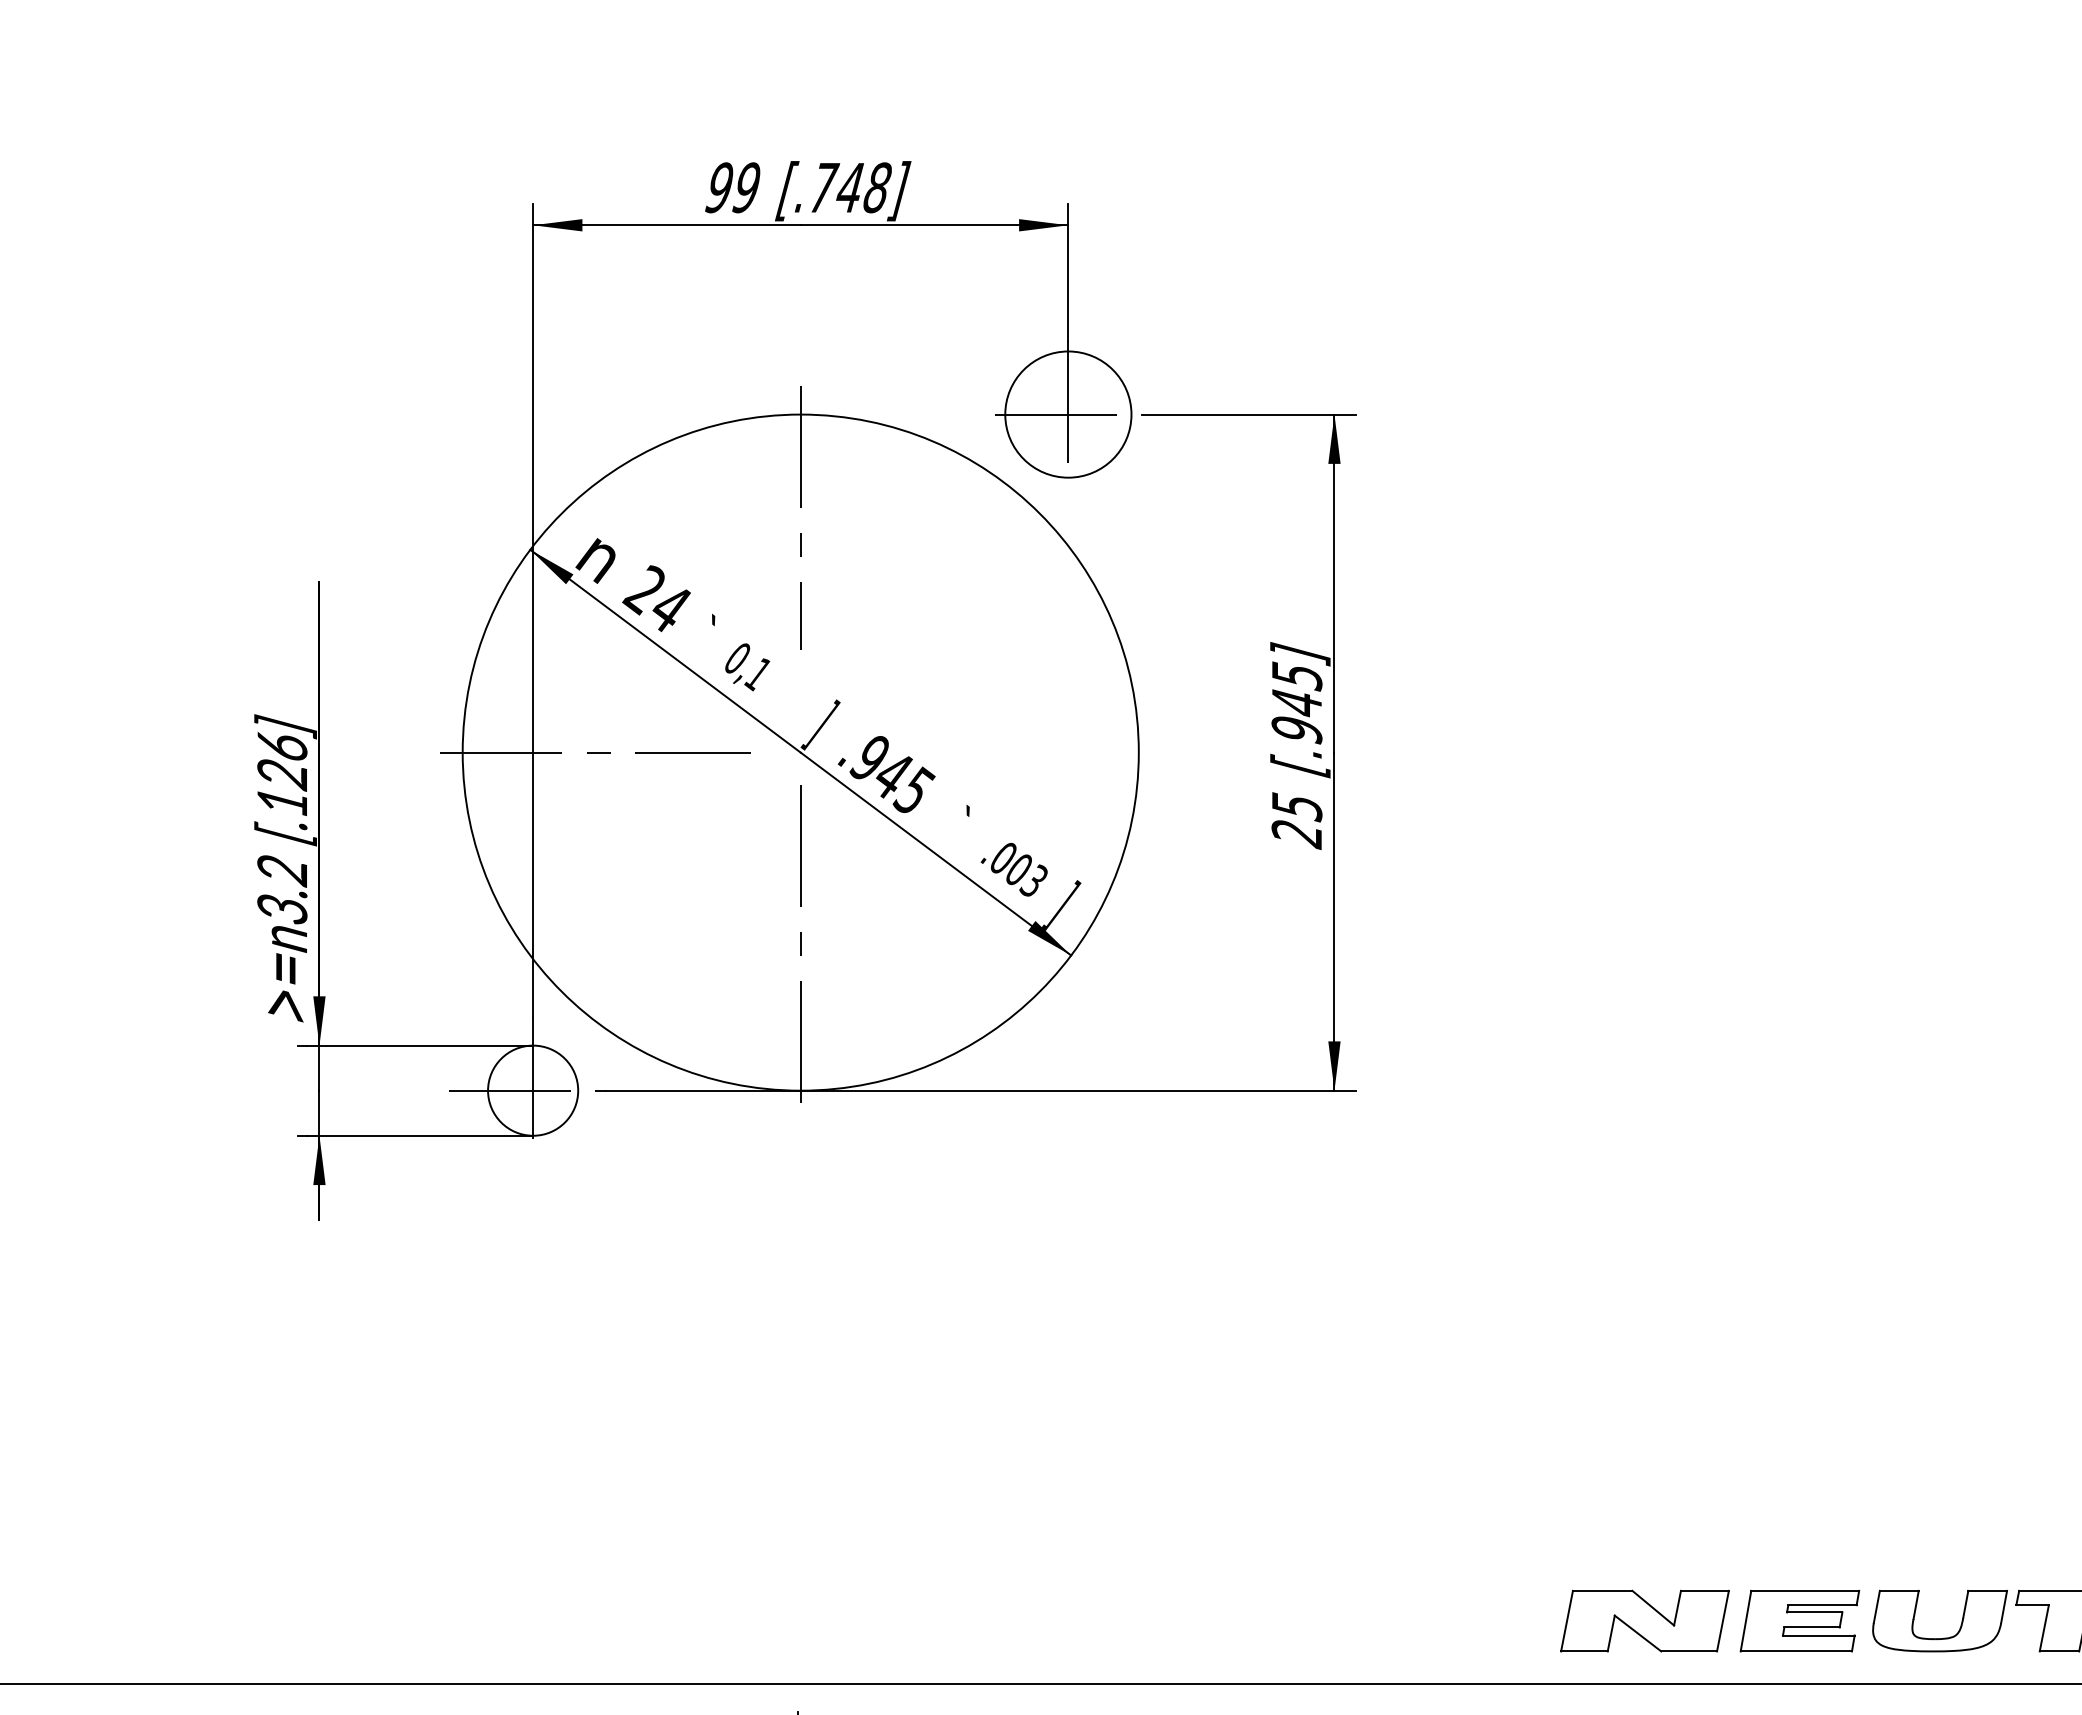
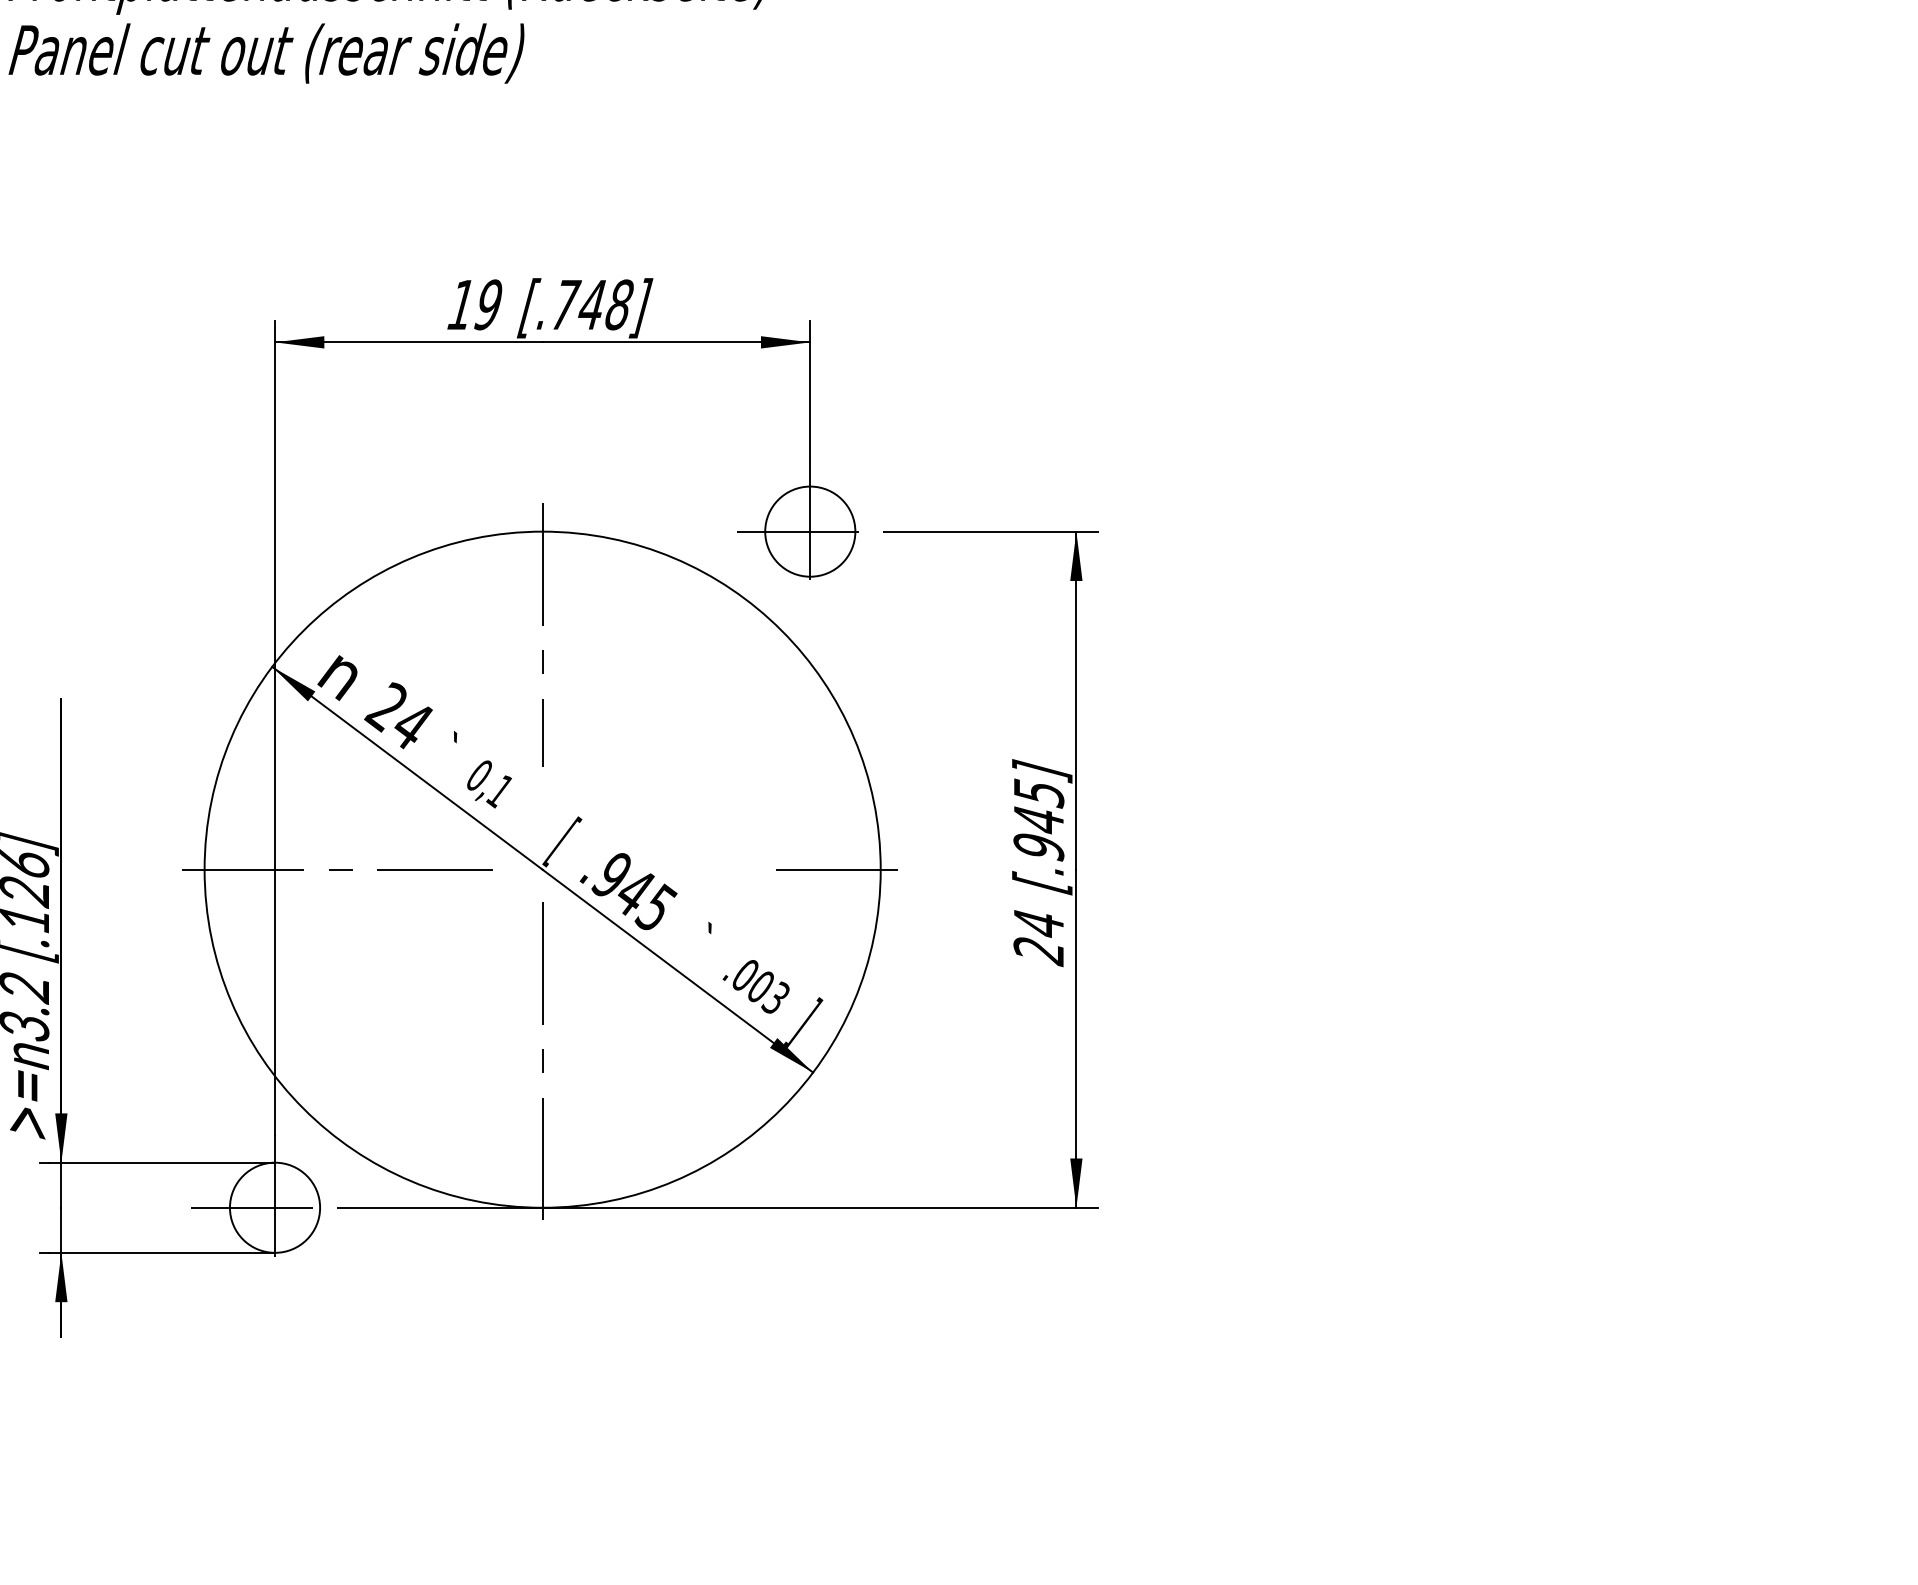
text: (719, 187) -> (461, 304), 99 -> 19
circle: (1068, 414) -> (810, 531), size x0.71
text: (820, 724) -> (562, 841), ] -> [
line: (1097, 752) -> (839, 869), added
text: (1297, 807) -> (1039, 924), 25 -> 24

